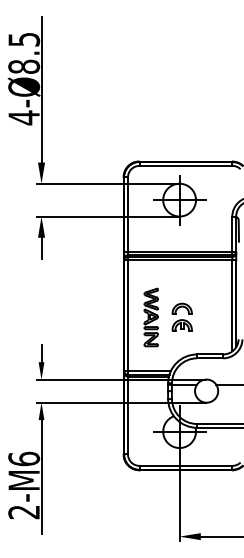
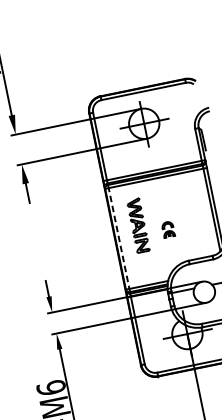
line: (128, 315) -> (119, 238), solid -> dashed
part: (181, 316) -> (167, 229), size x0.6
part: (150, 317) -> (137, 225), moved

